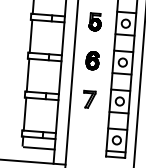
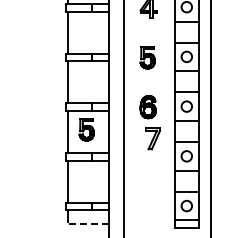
part: (43, 74) -> (86, 129), added
part: (89, 99) -> (152, 138), moved
line: (39, 148) -> (89, 223), solid -> dashed

